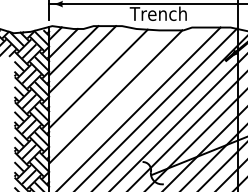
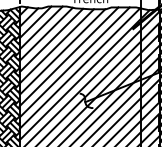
line: (89, 68) -> (45, 33), added
line: (106, 88) -> (56, 46), added
line: (125, 103) -> (68, 56), added

